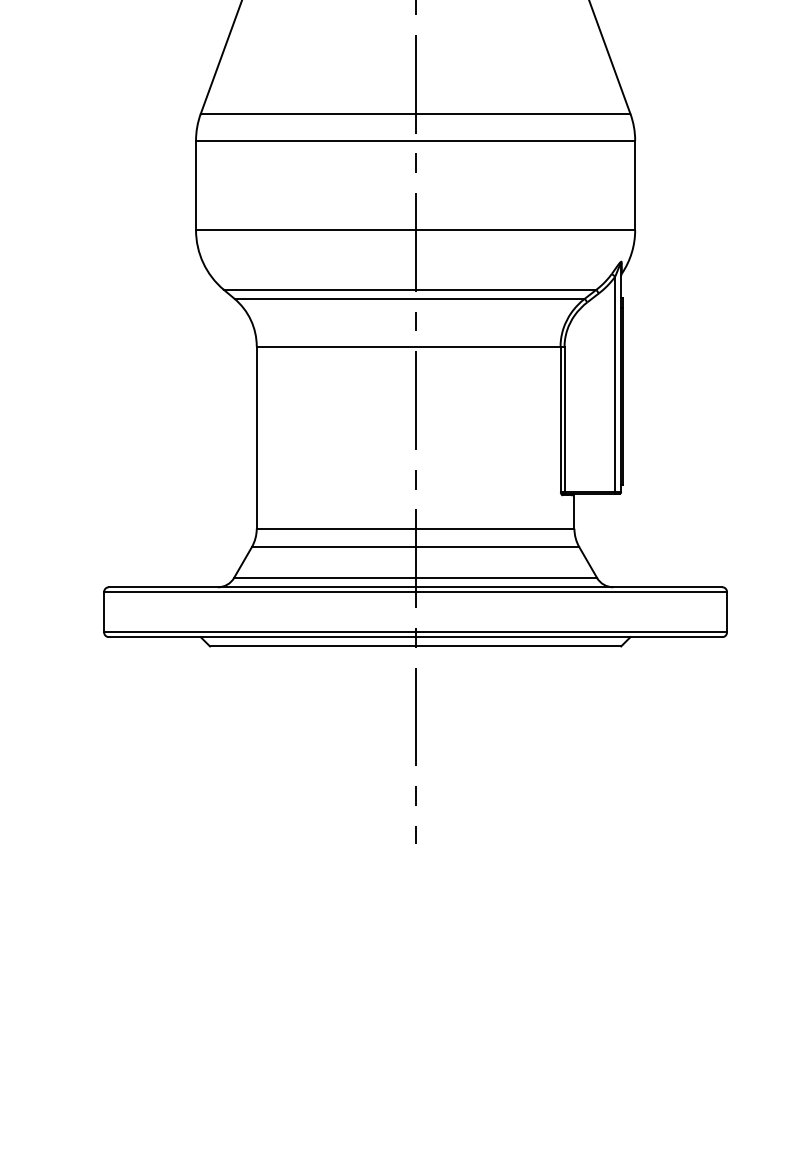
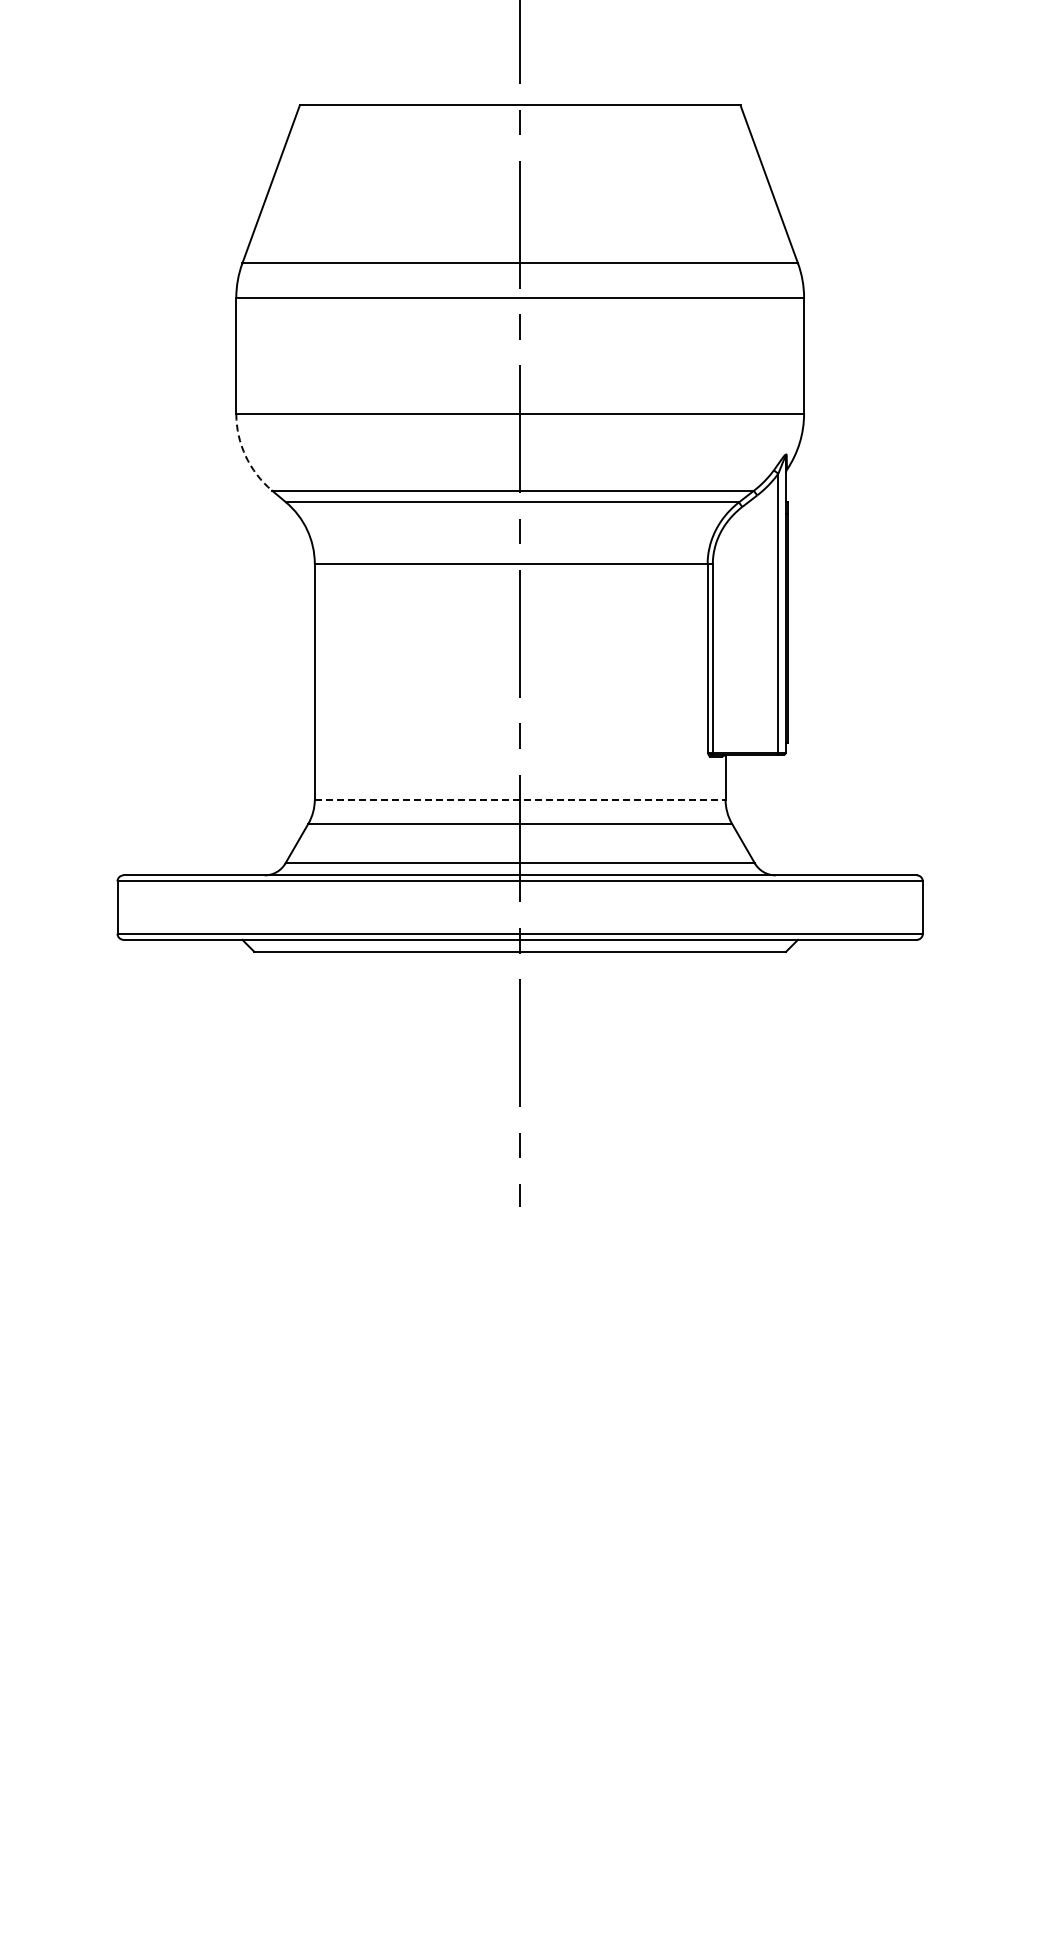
arc: (203, 263) -> (245, 456), solid -> dashed
line: (415, 528) -> (520, 799), solid -> dashed

